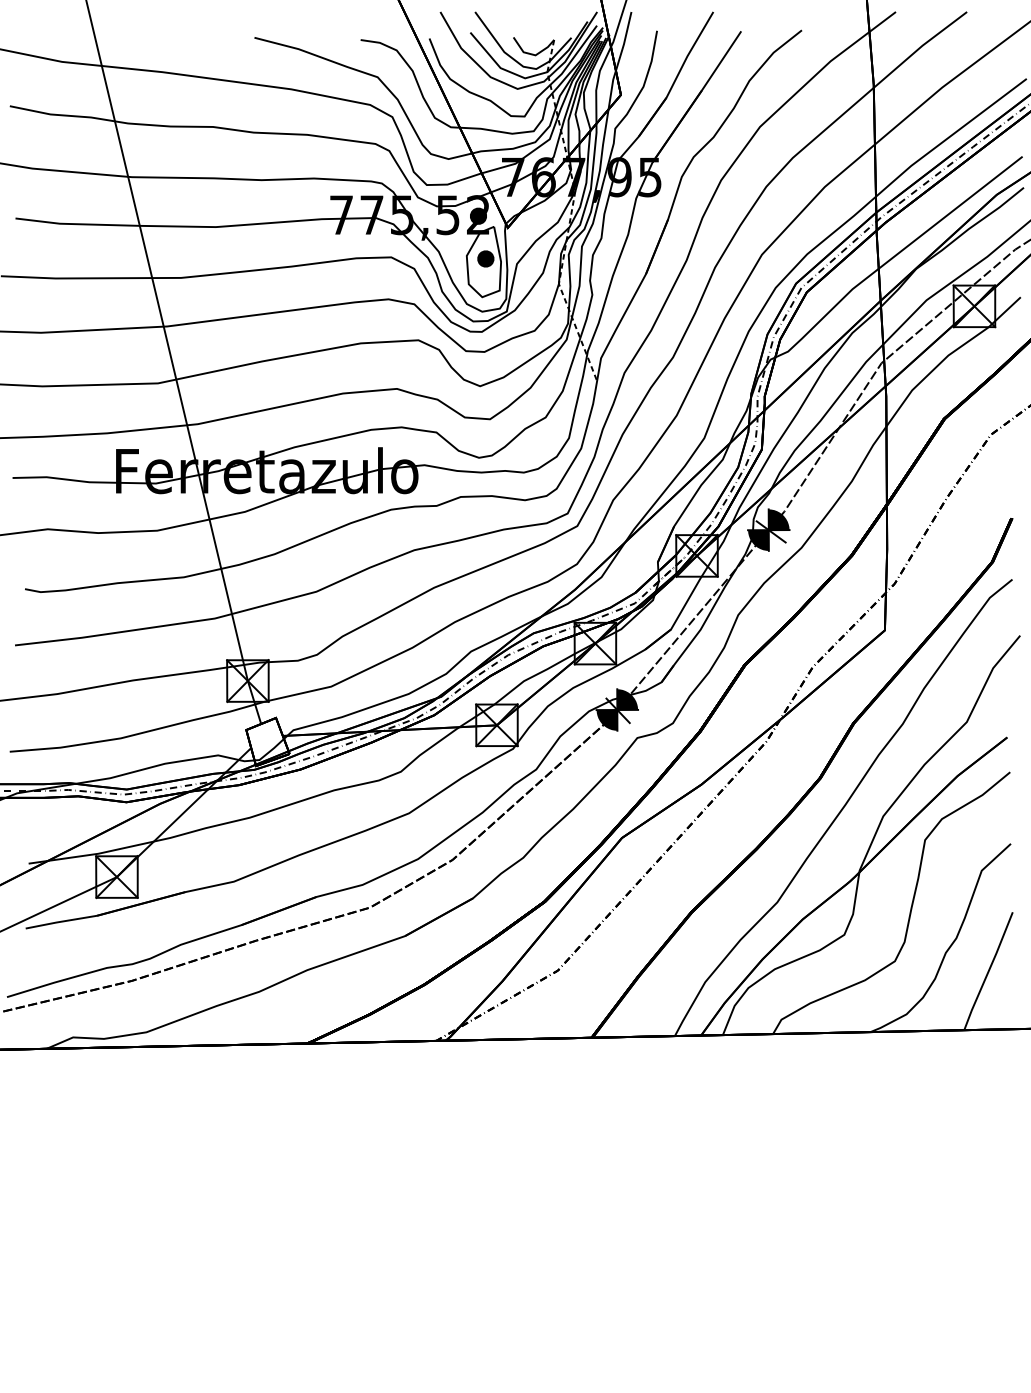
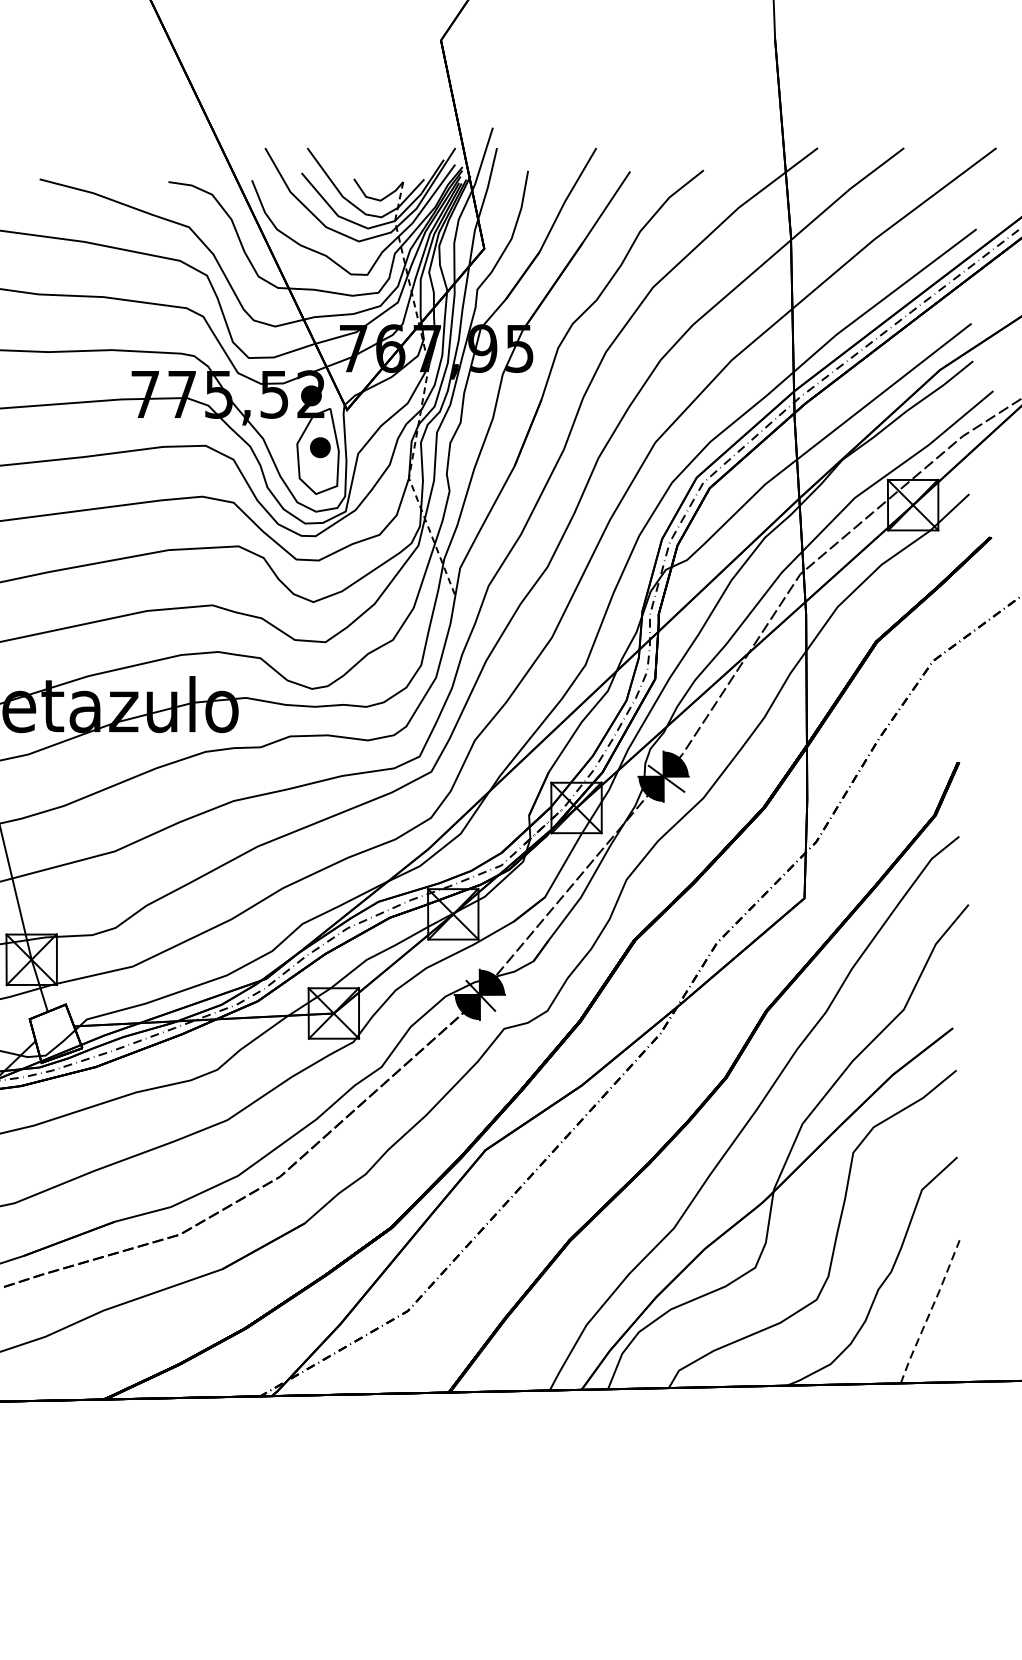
line: (988, 970) -> (930, 1310), solid -> dashed

